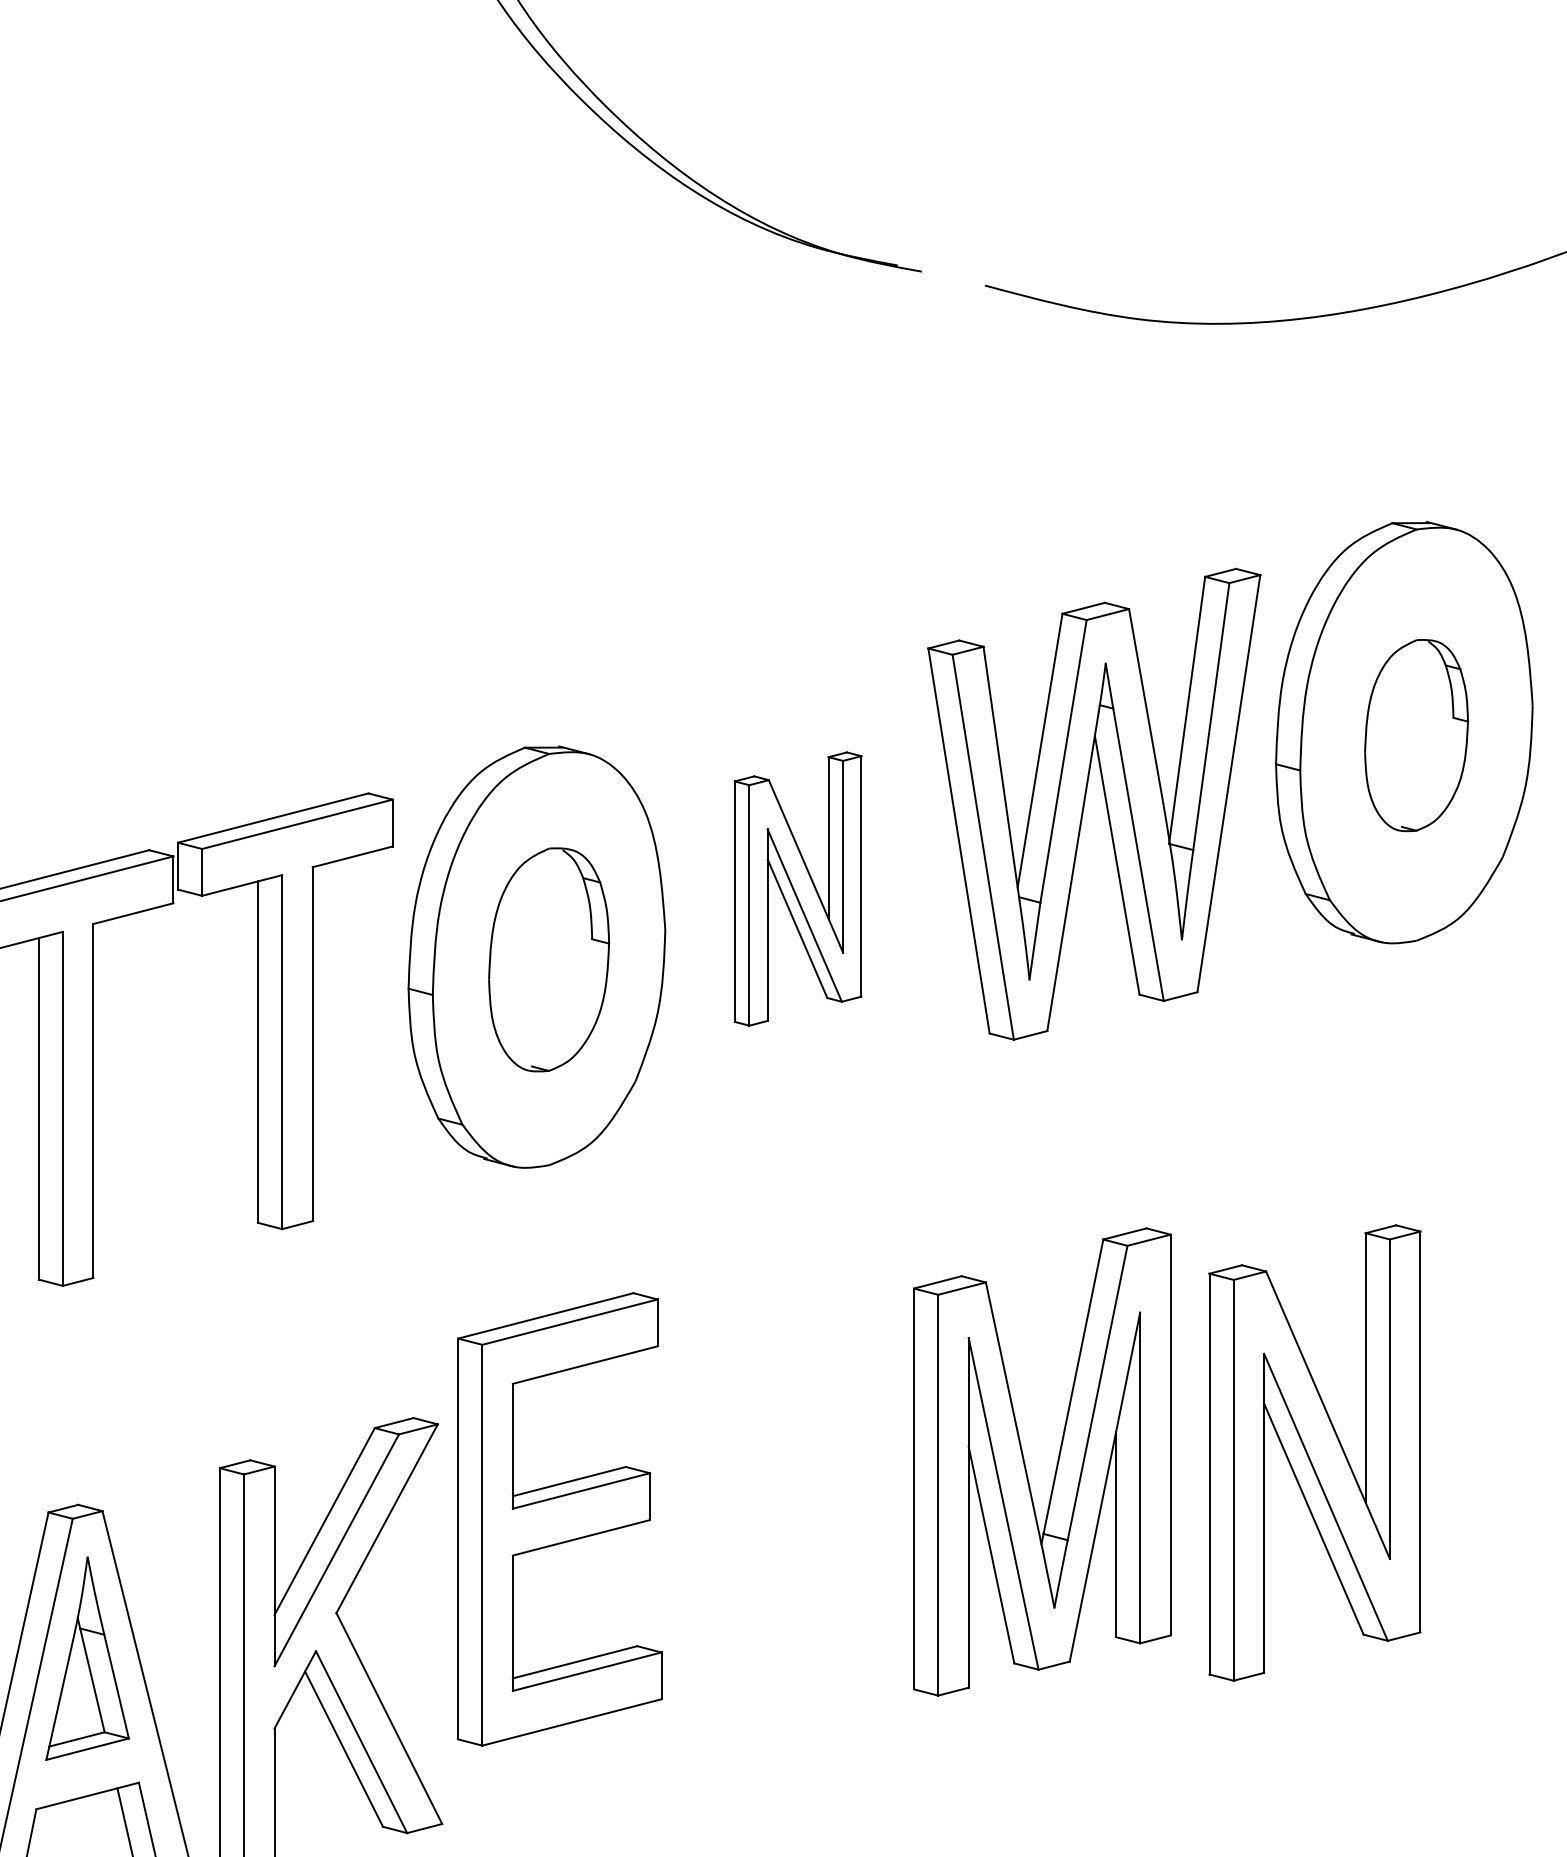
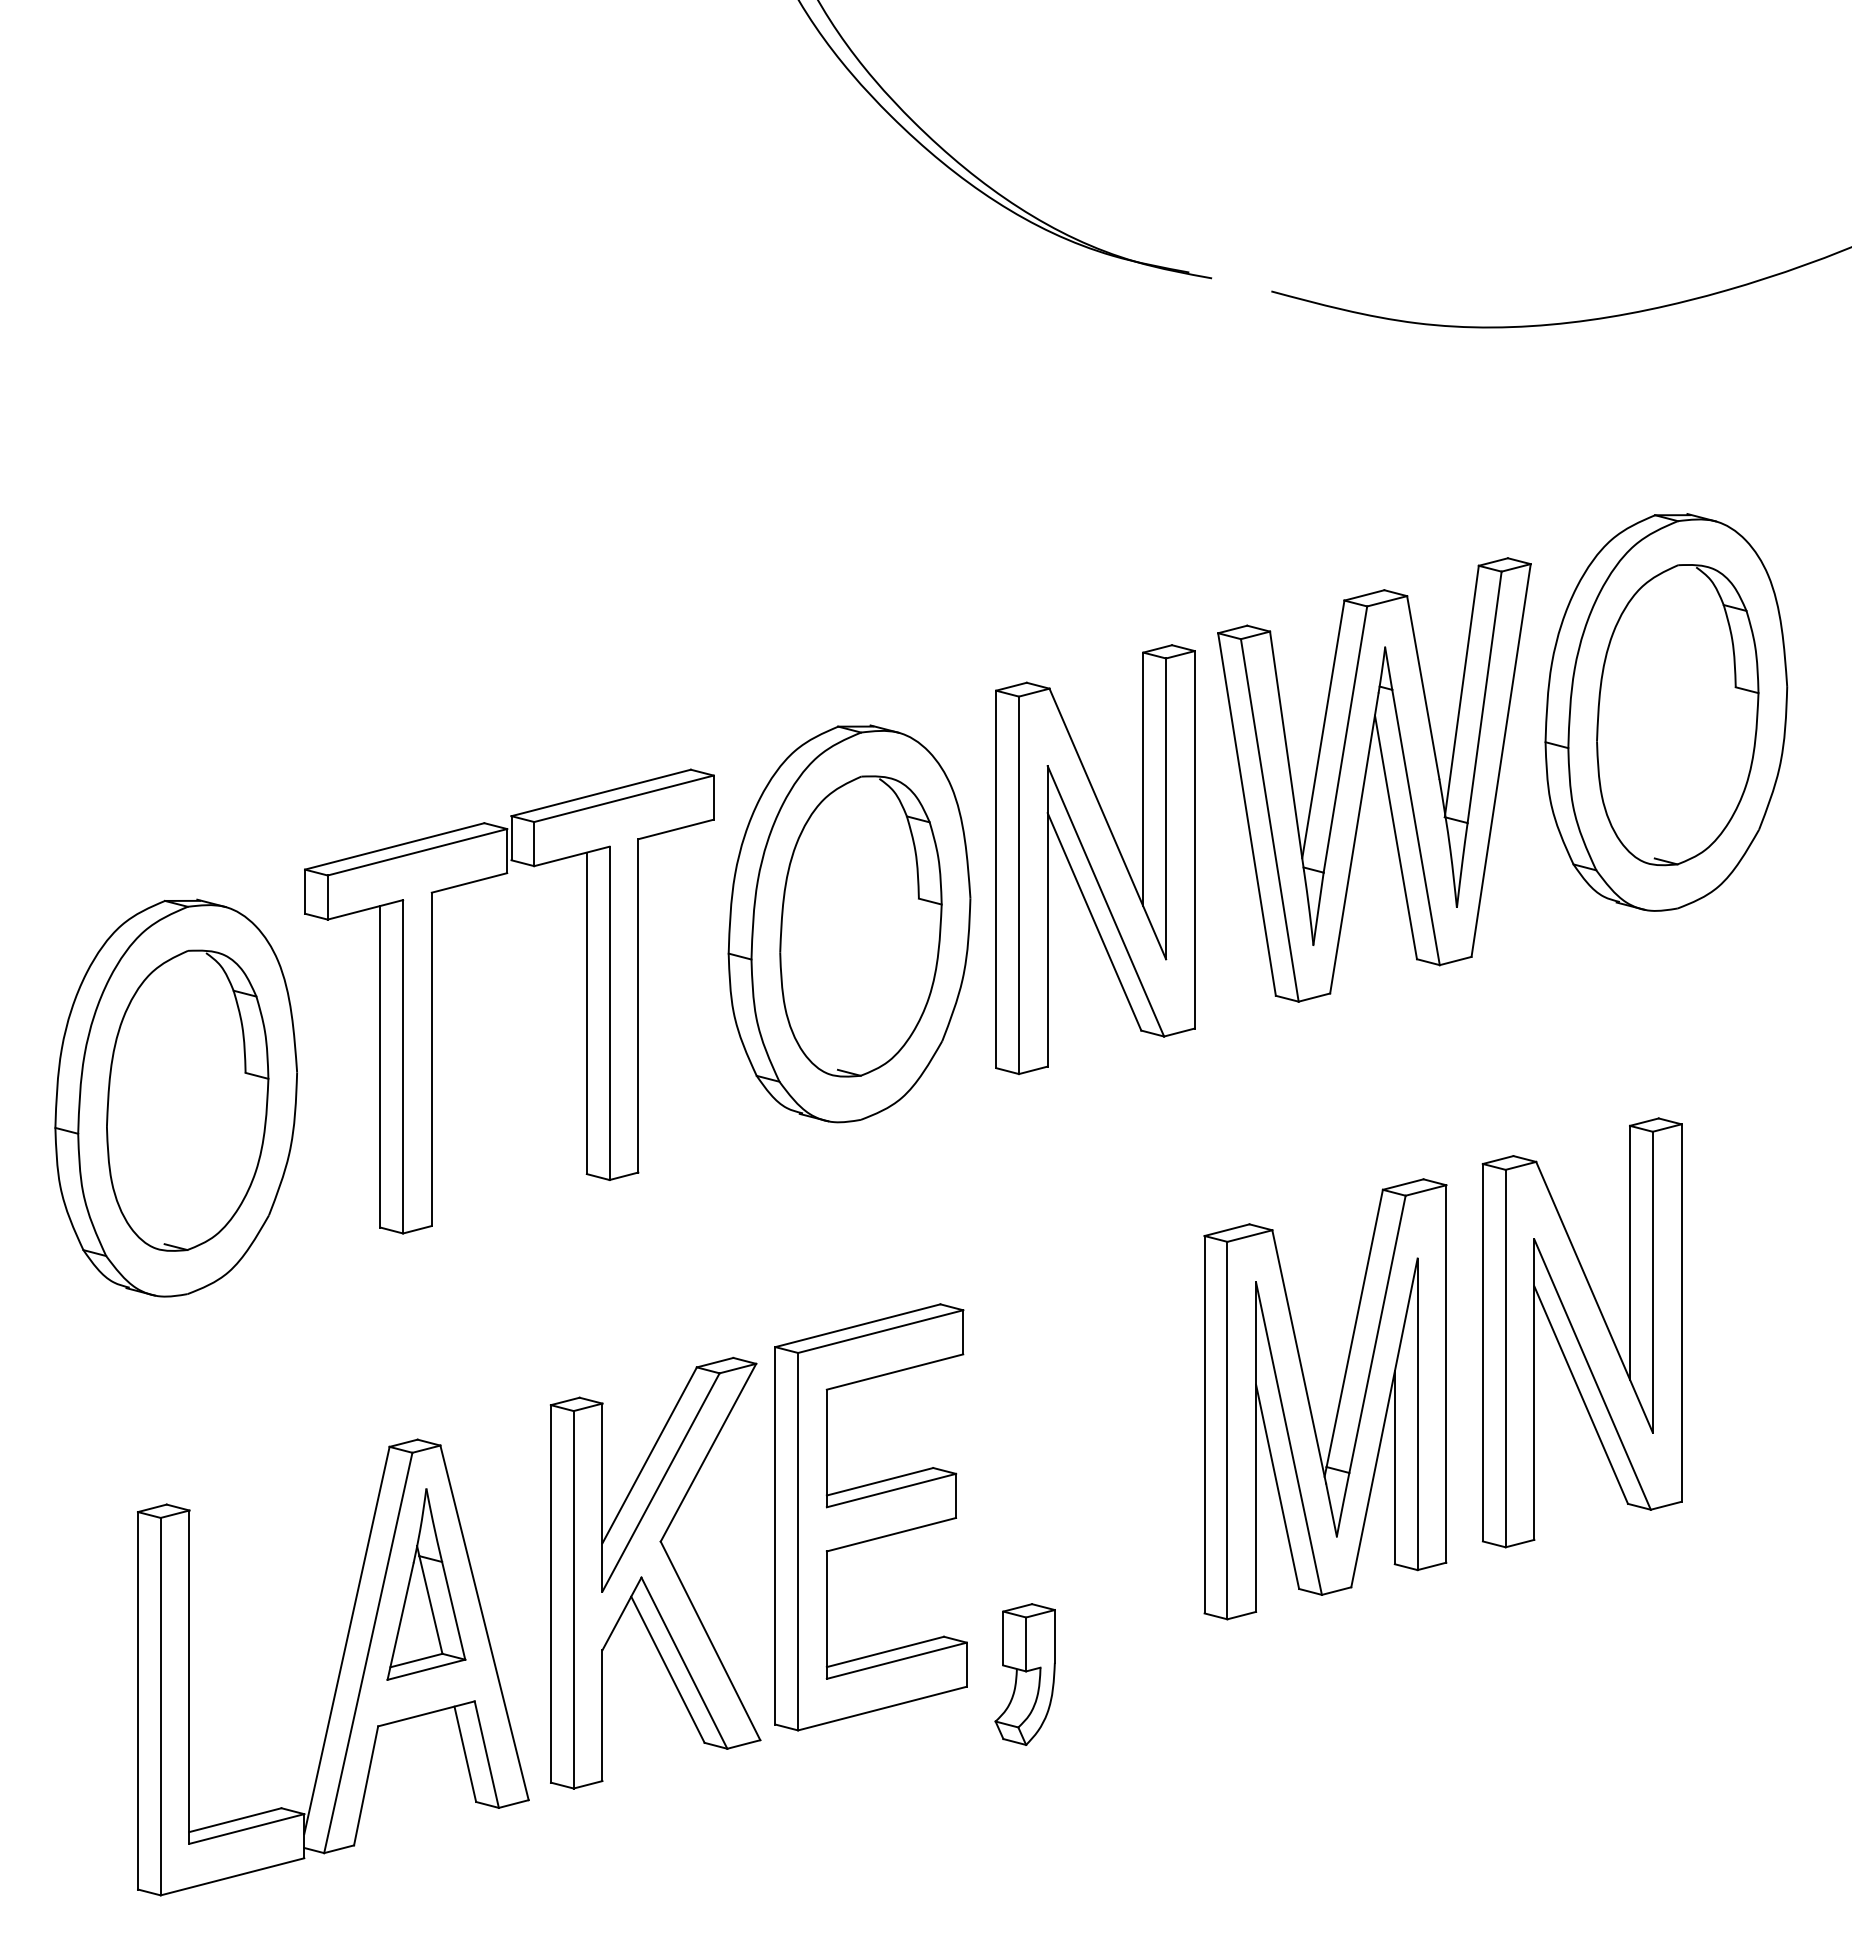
part: (1416, 735) -> (1677, 715), size x1.67
part: (798, 888) -> (1095, 859), size x1.67
part: (548, 959) -> (860, 926), size x1.43
part: (1314, 1452) -> (1581, 1332), moved
part: (559, 1519) -> (870, 1517), moved
part: (722, 1754) -> (1024, 1674), added

